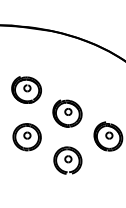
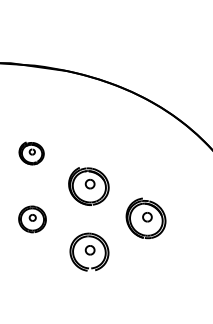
part: (26, 90) -> (31, 153), size x0.6
part: (27, 137) -> (32, 219), size x0.7

